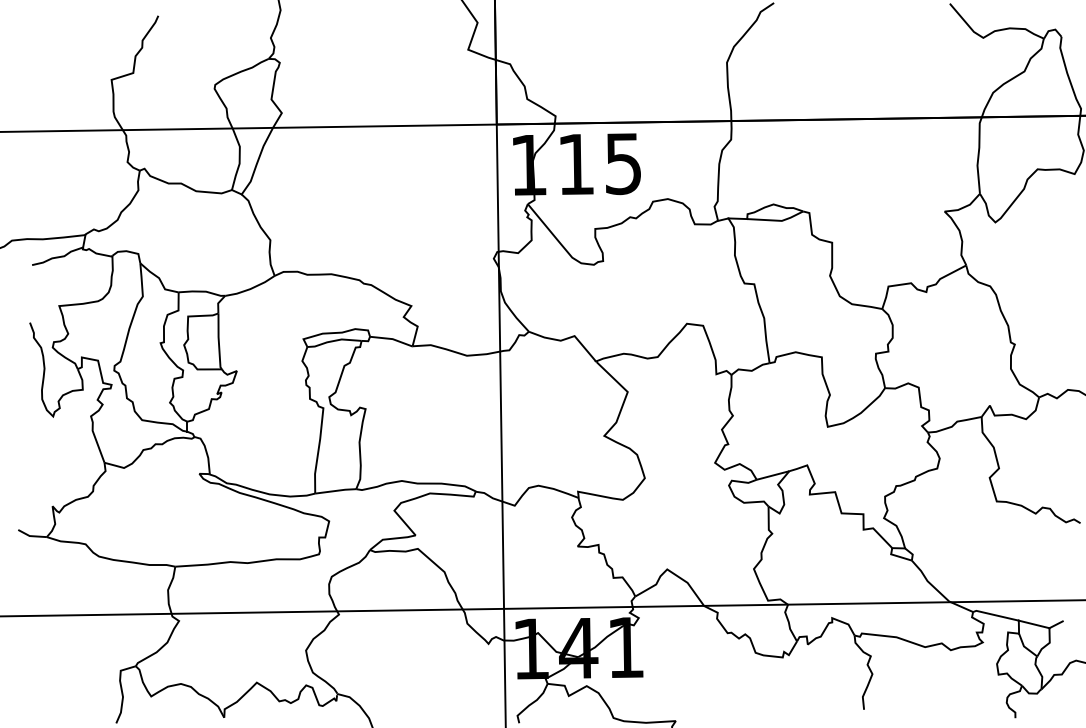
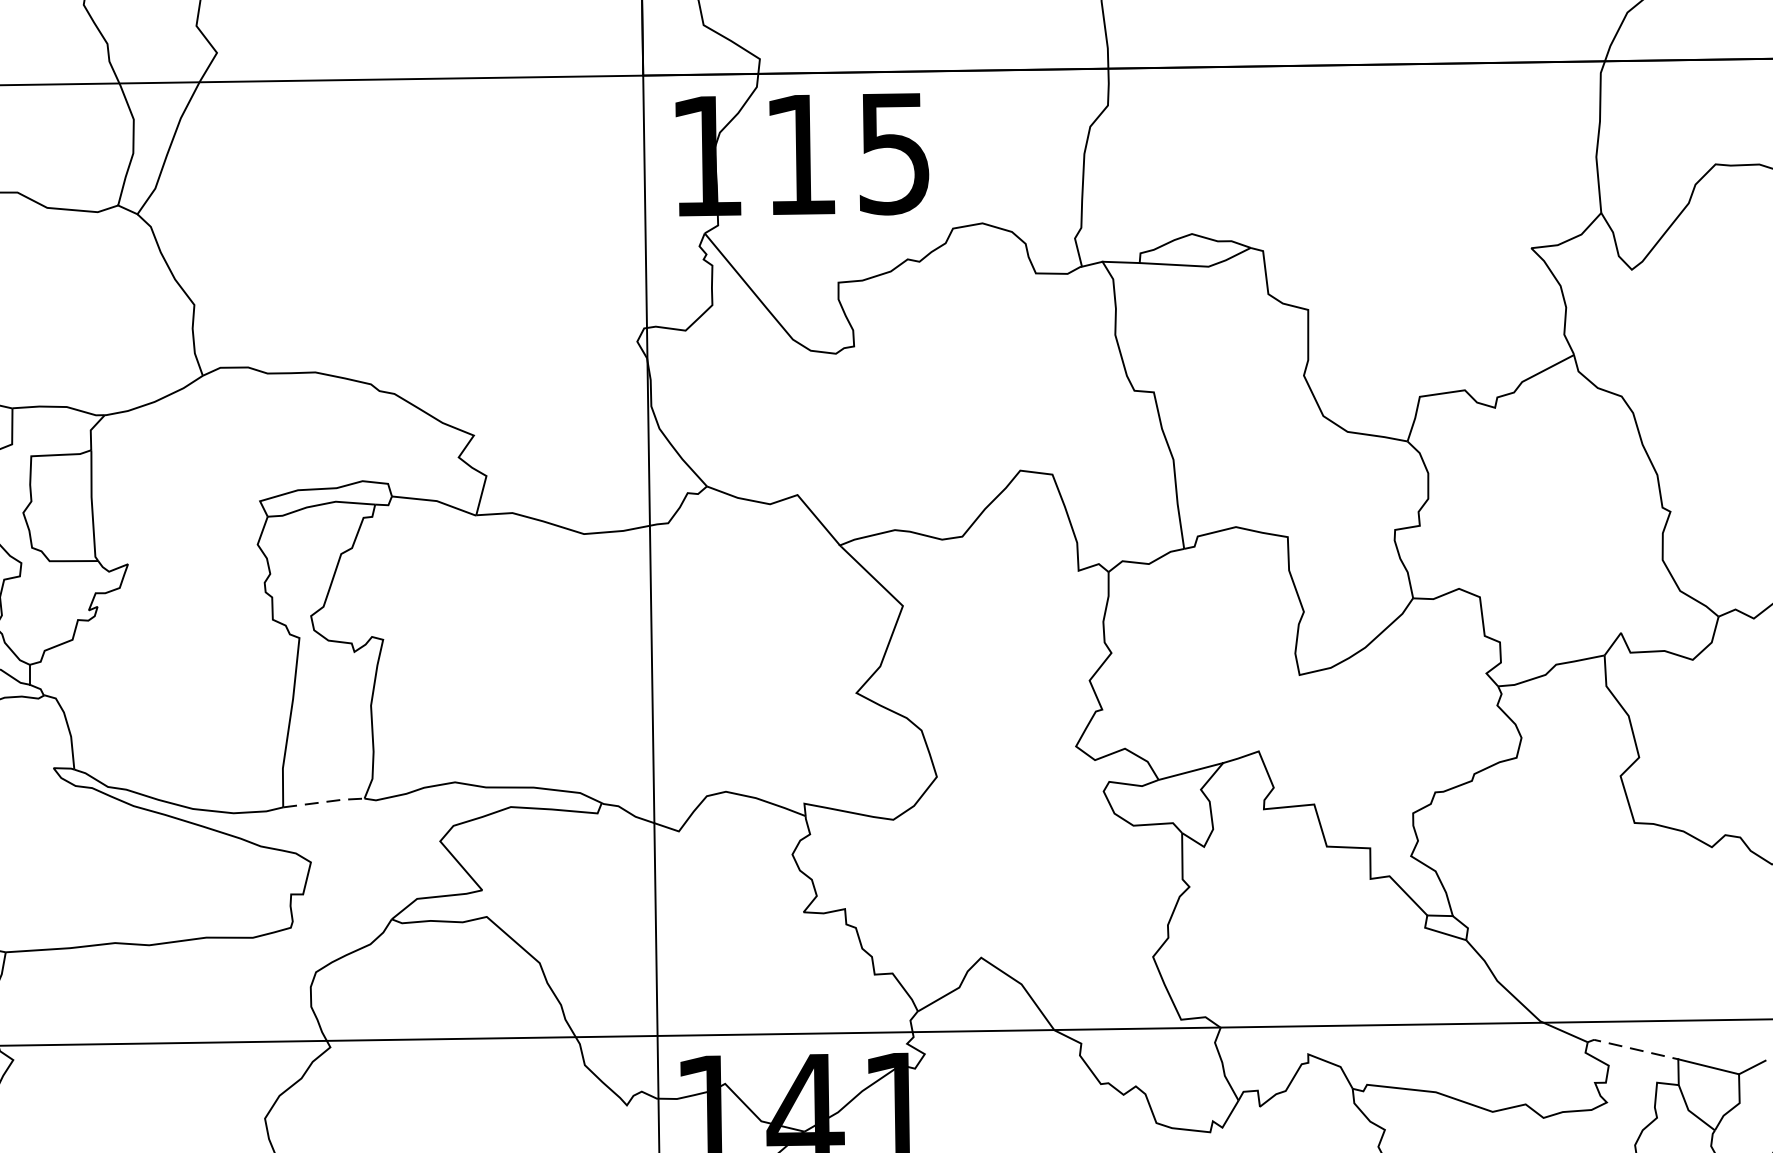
line: (336, 490) -> (325, 801), solid -> dashed
line: (995, 615) -> (1632, 1049), solid -> dashed

